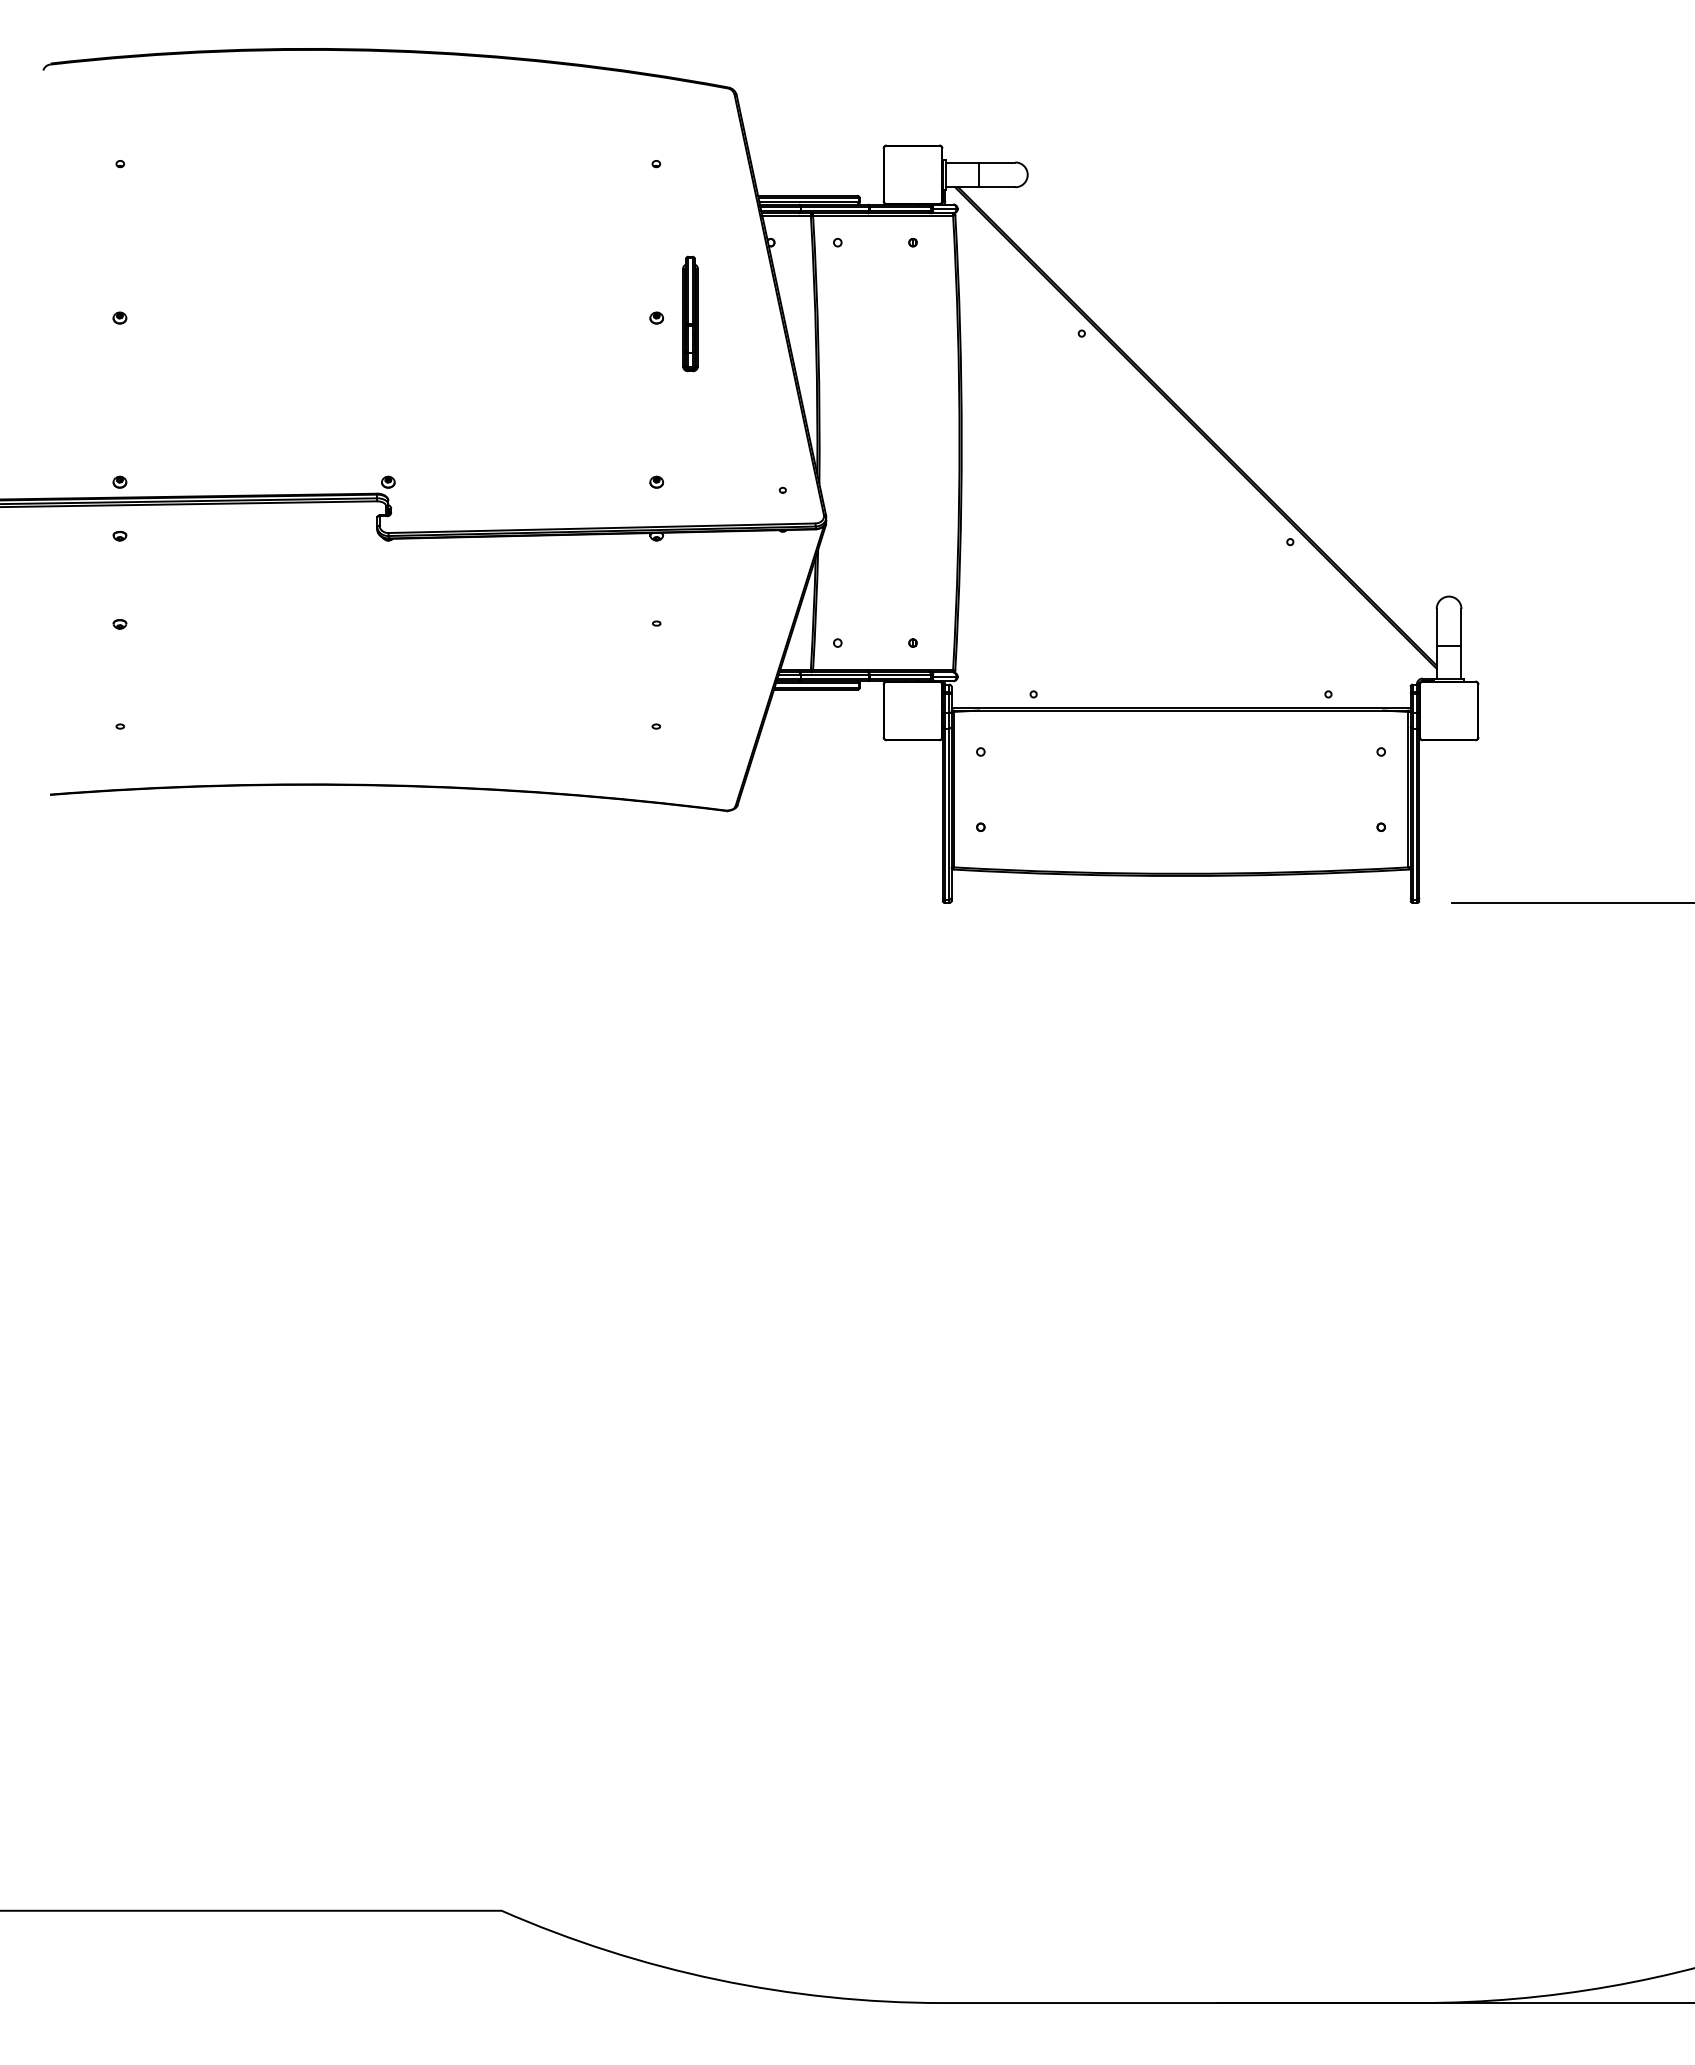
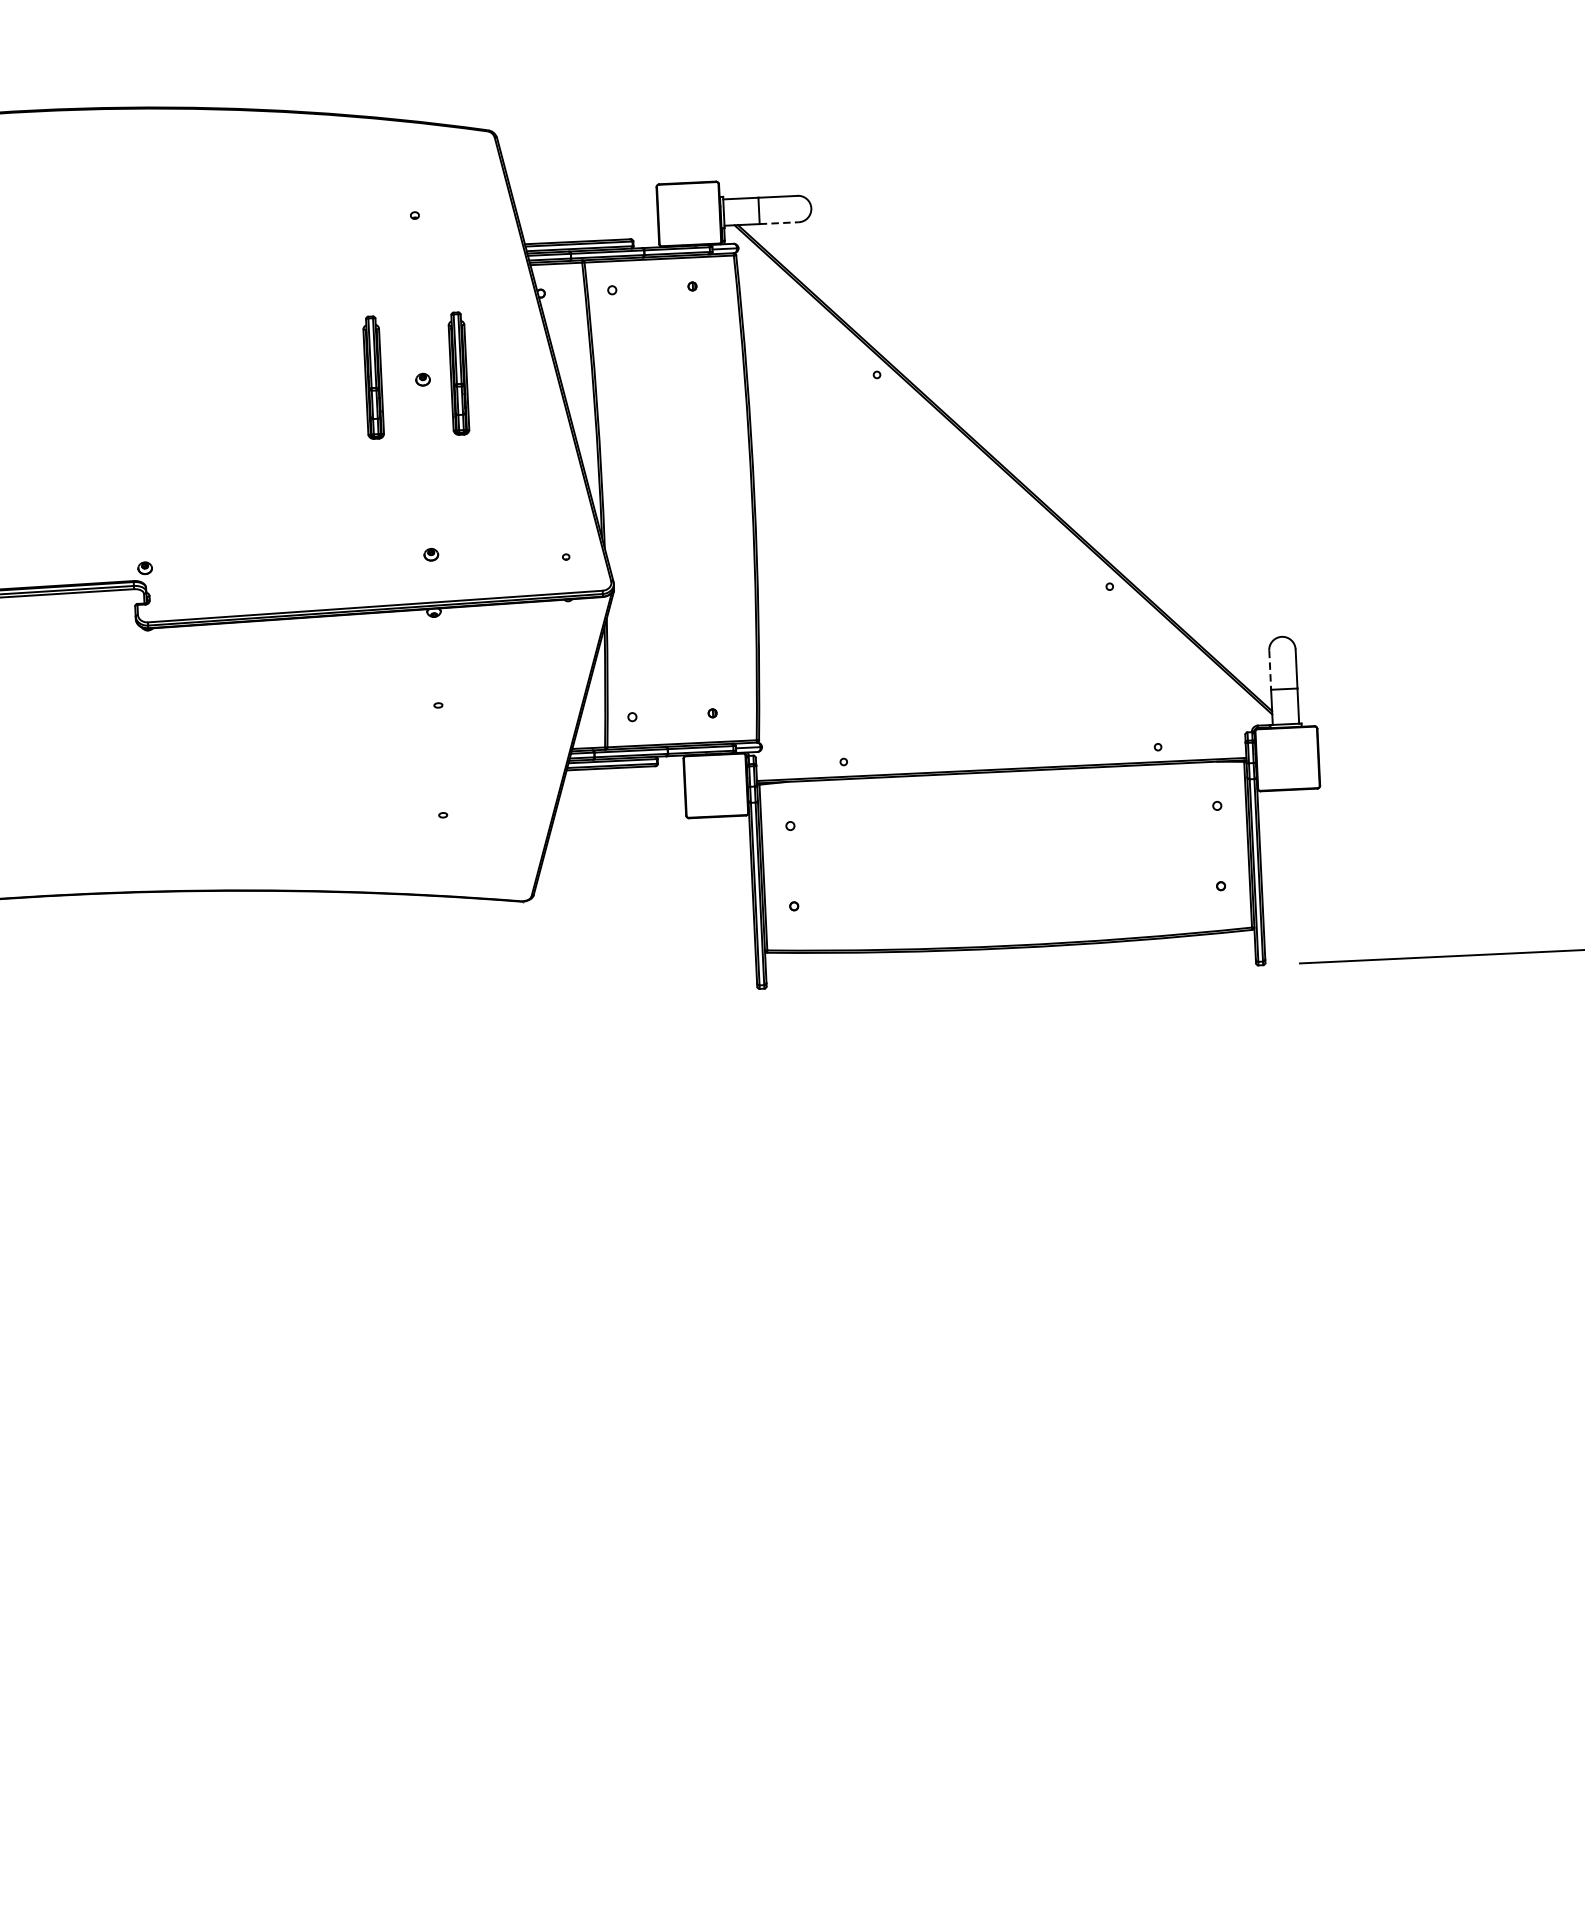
line: (997, 187) -> (779, 223), solid -> dashed
part: (610, 313) -> (373, 377), added
line: (1436, 627) -> (1269, 670), solid -> dashed

